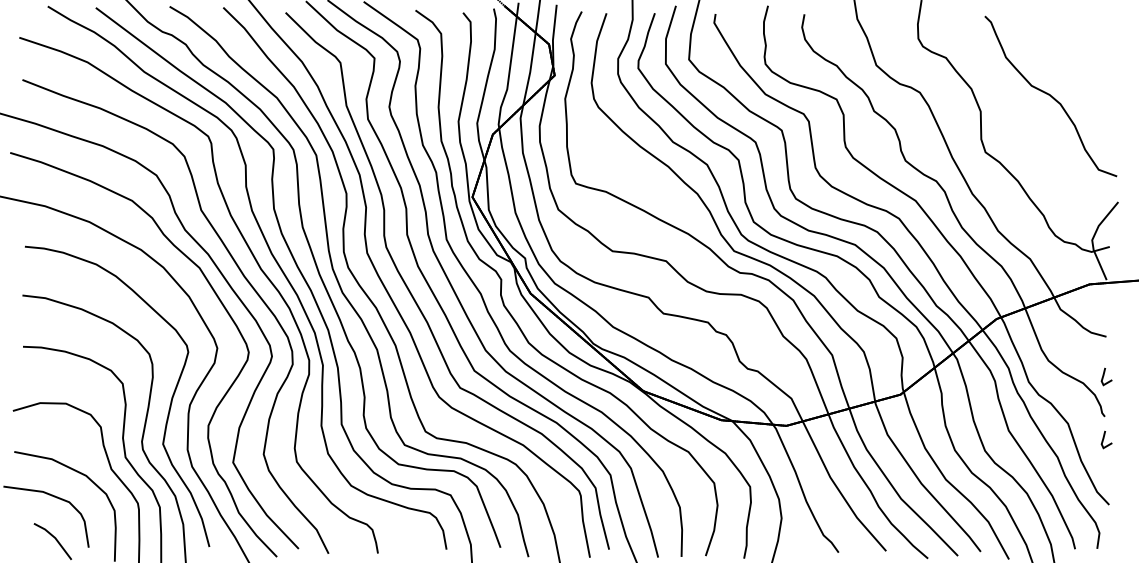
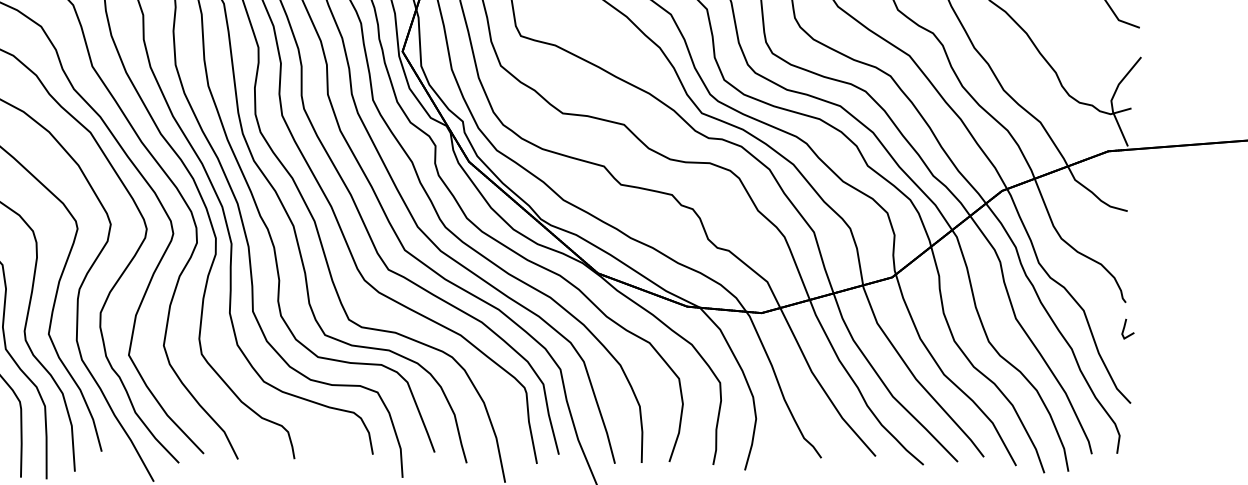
line: (1104, 376) -> (1125, 256), removed

